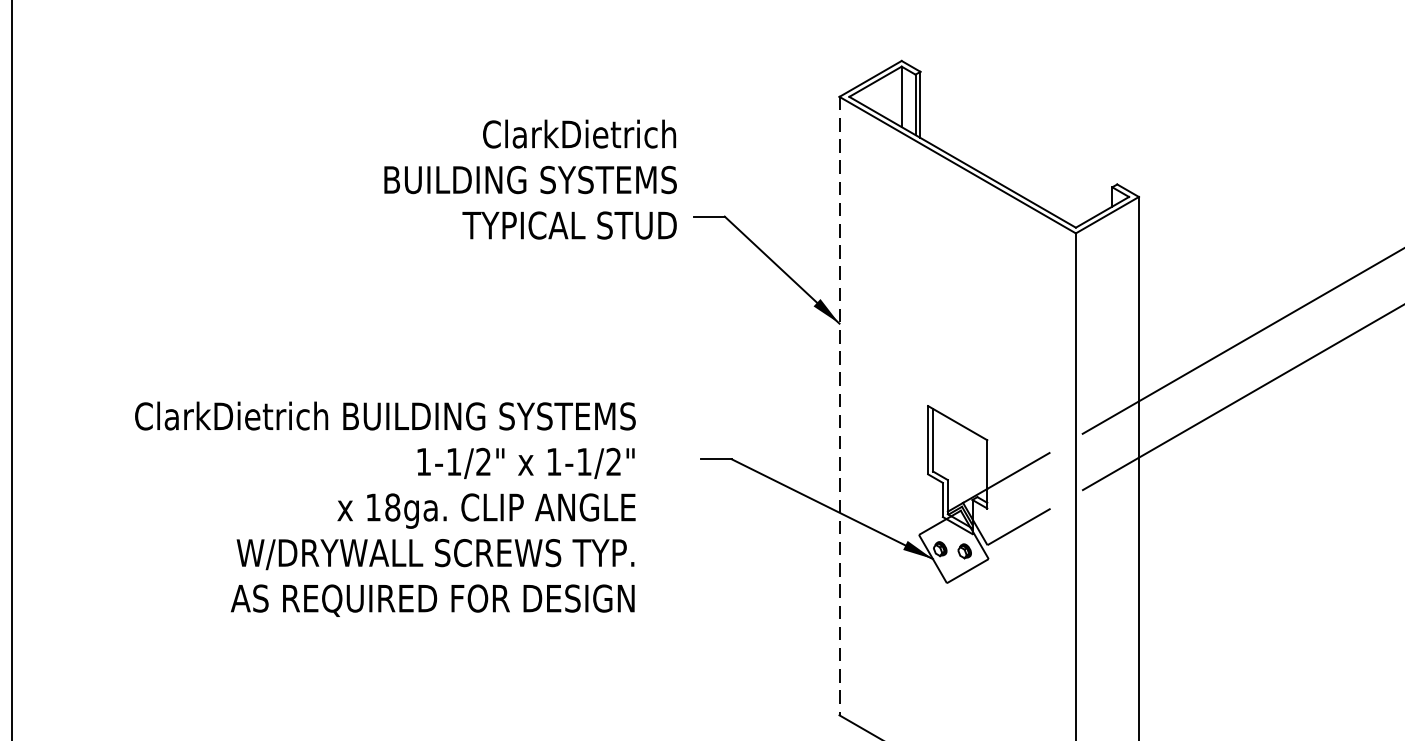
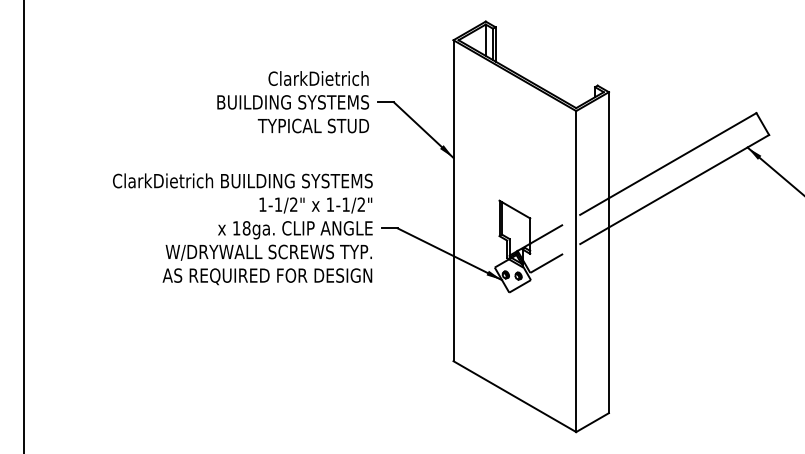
text: (531, 180) -> (293, 102), moved
line: (839, 407) -> (453, 201), dashed -> solid
text: (384, 509) -> (242, 229), moved

